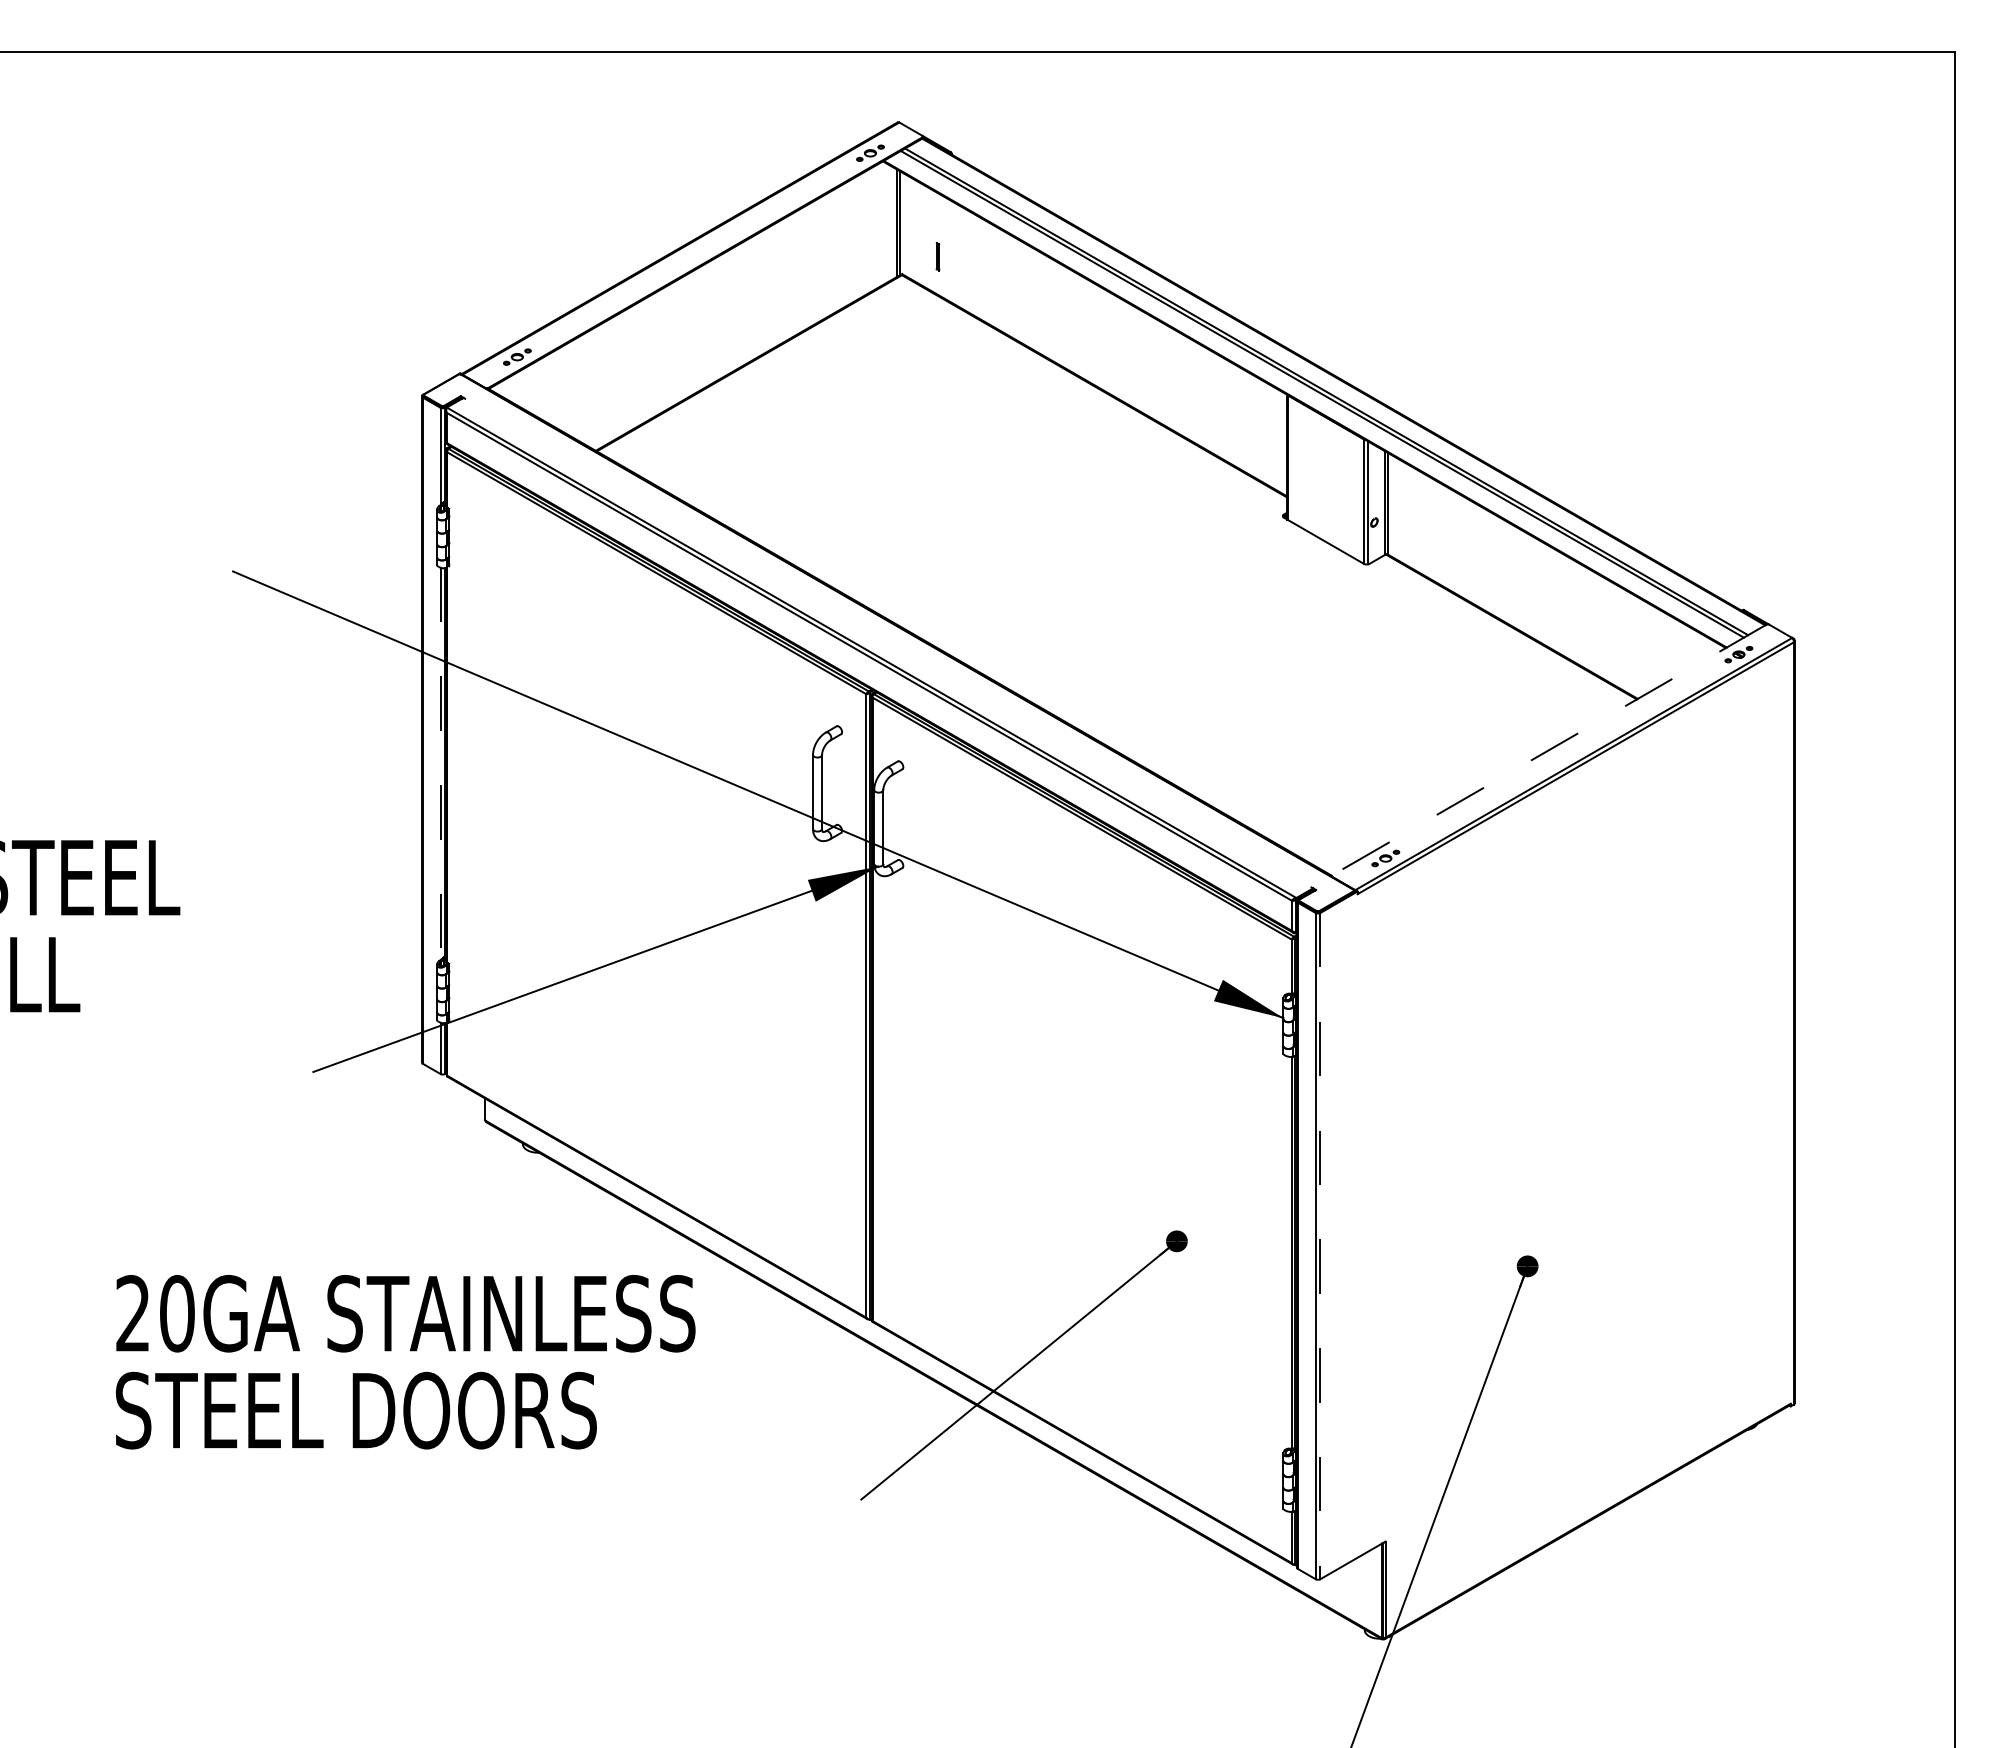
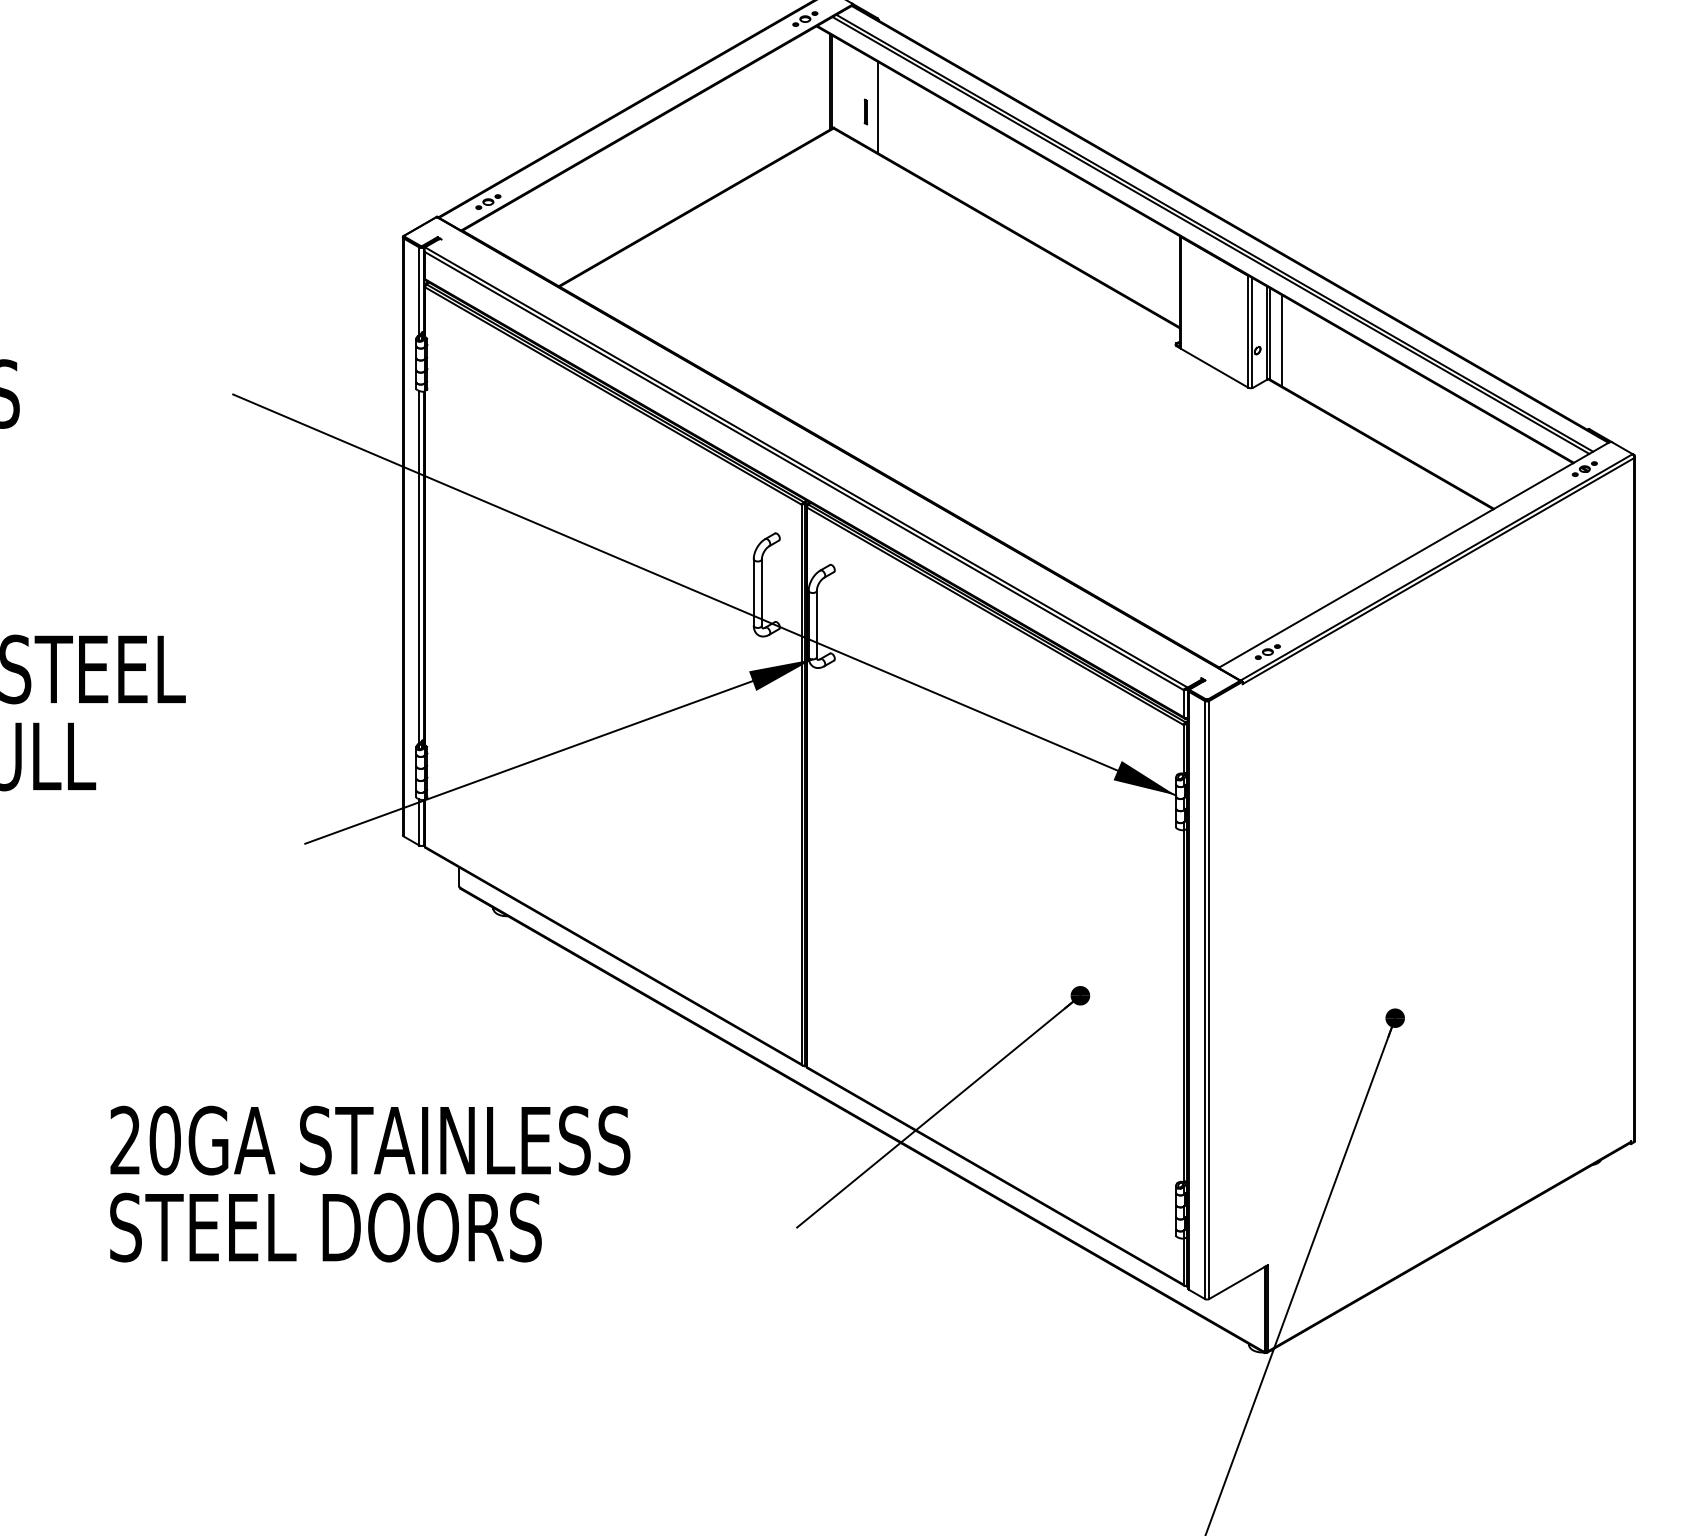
line: (950, 251) -> (877, 107), added
line: (1401, 511) -> (1281, 340), added
line: (1549, 749) -> (1414, 554), dashed -> solid
line: (440, 764) -> (419, 567), dashed -> solid
line: (1320, 1246) -> (1209, 1000), dashed -> solid
text: (405, 1362) -> (370, 1184), moved

